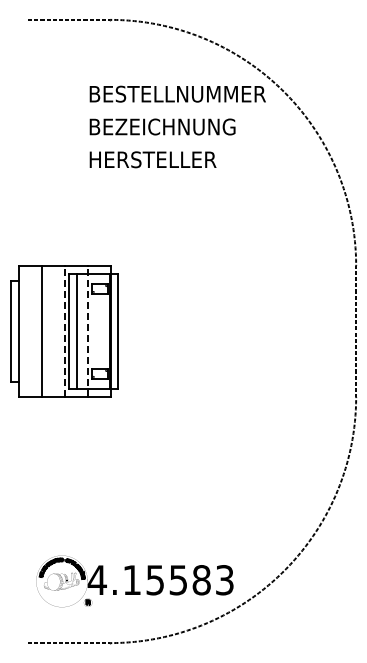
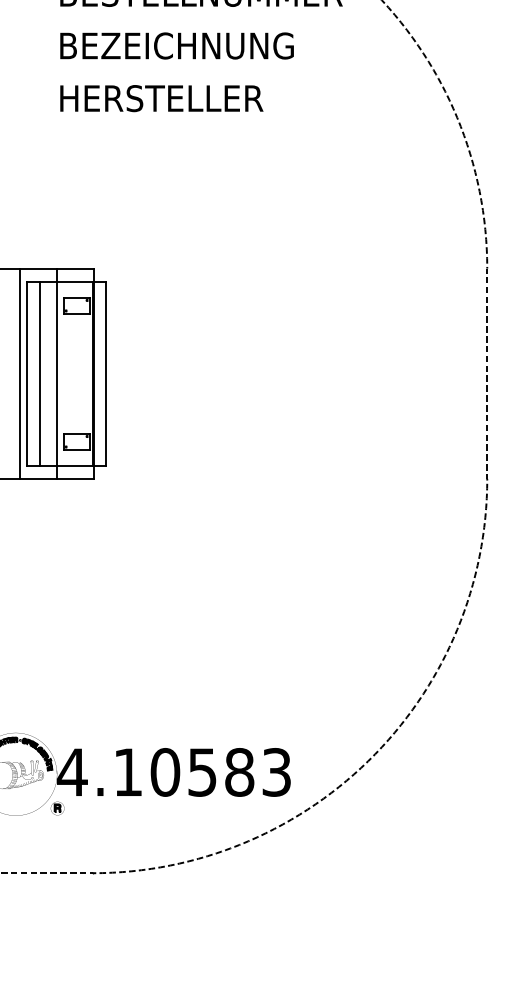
line: (64, 331) -> (19, 373), dashed -> solid
line: (87, 331) -> (56, 373), dashed -> solid
text: (155, 580) -> (165, 772), 4.15583 -> 4.10583

